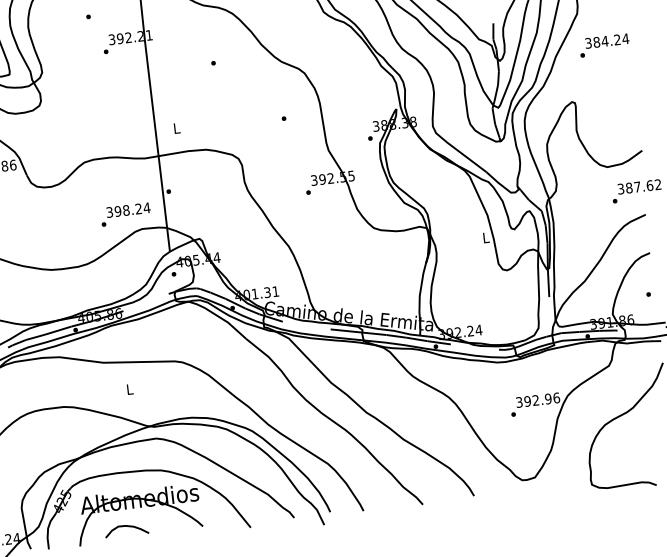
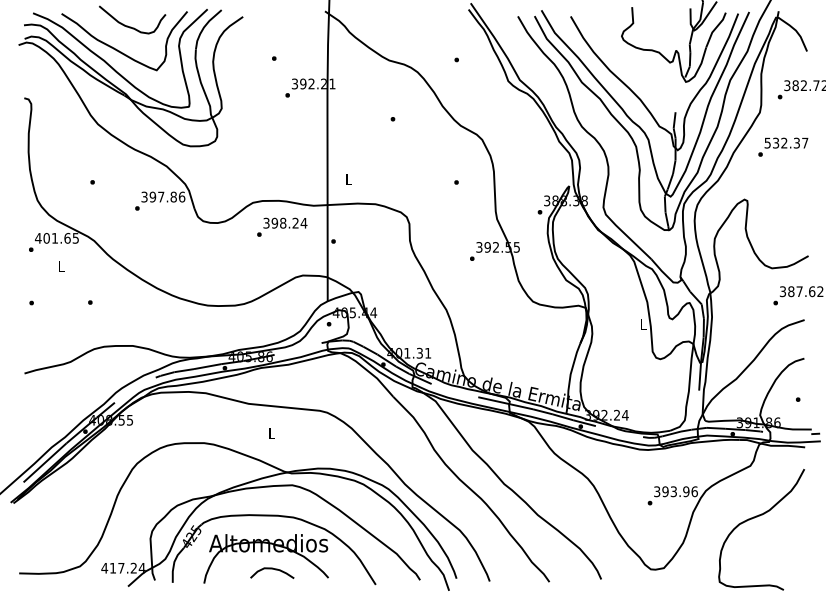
text: (607, 40) -> (786, 142), 384.24 -> 532.37
text: (126, 213) -> (282, 226), moved
text: (535, 400) -> (673, 491), 392.96 -> 393.96
curve: (126, 526) -> (272, 569), moved

